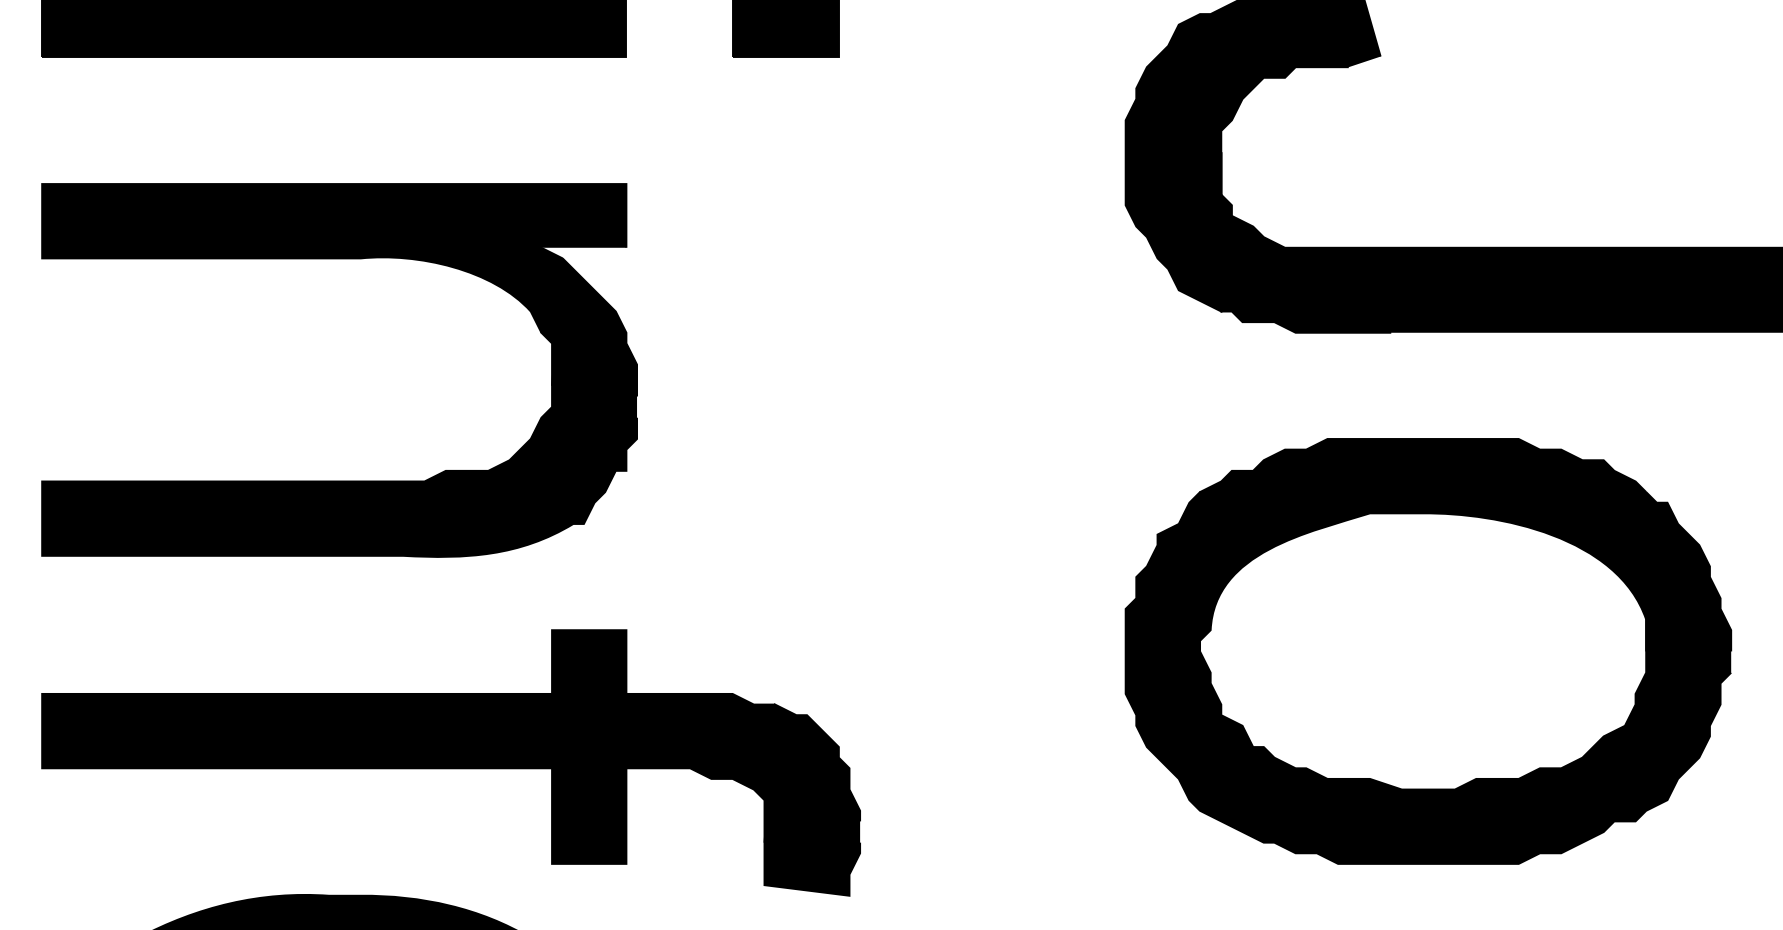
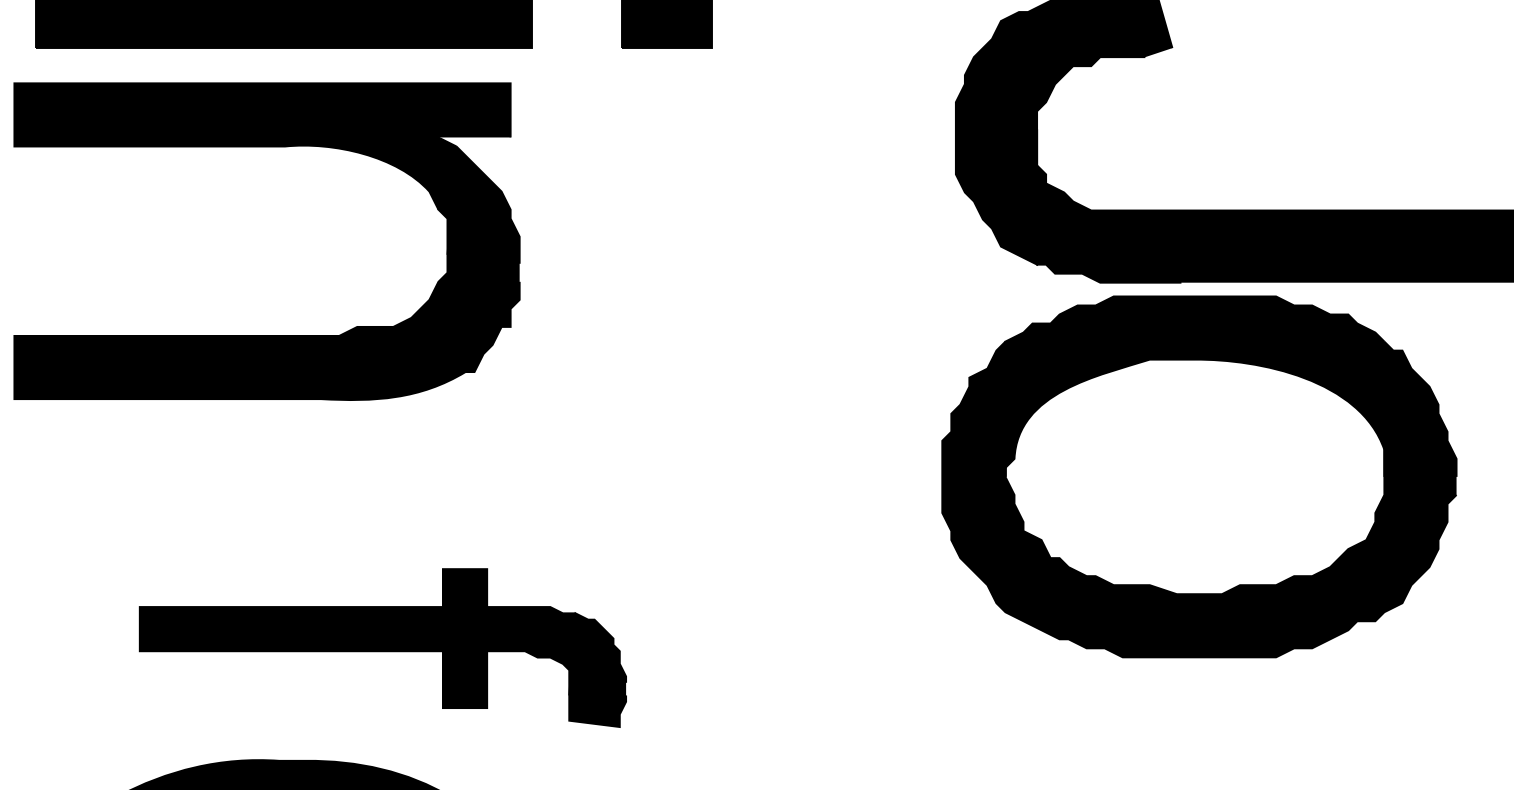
part: (339, 480) -> (266, 335), moved
part: (1428, 651) -> (1199, 476), moved
part: (450, 762) -> (382, 647), size x0.7

